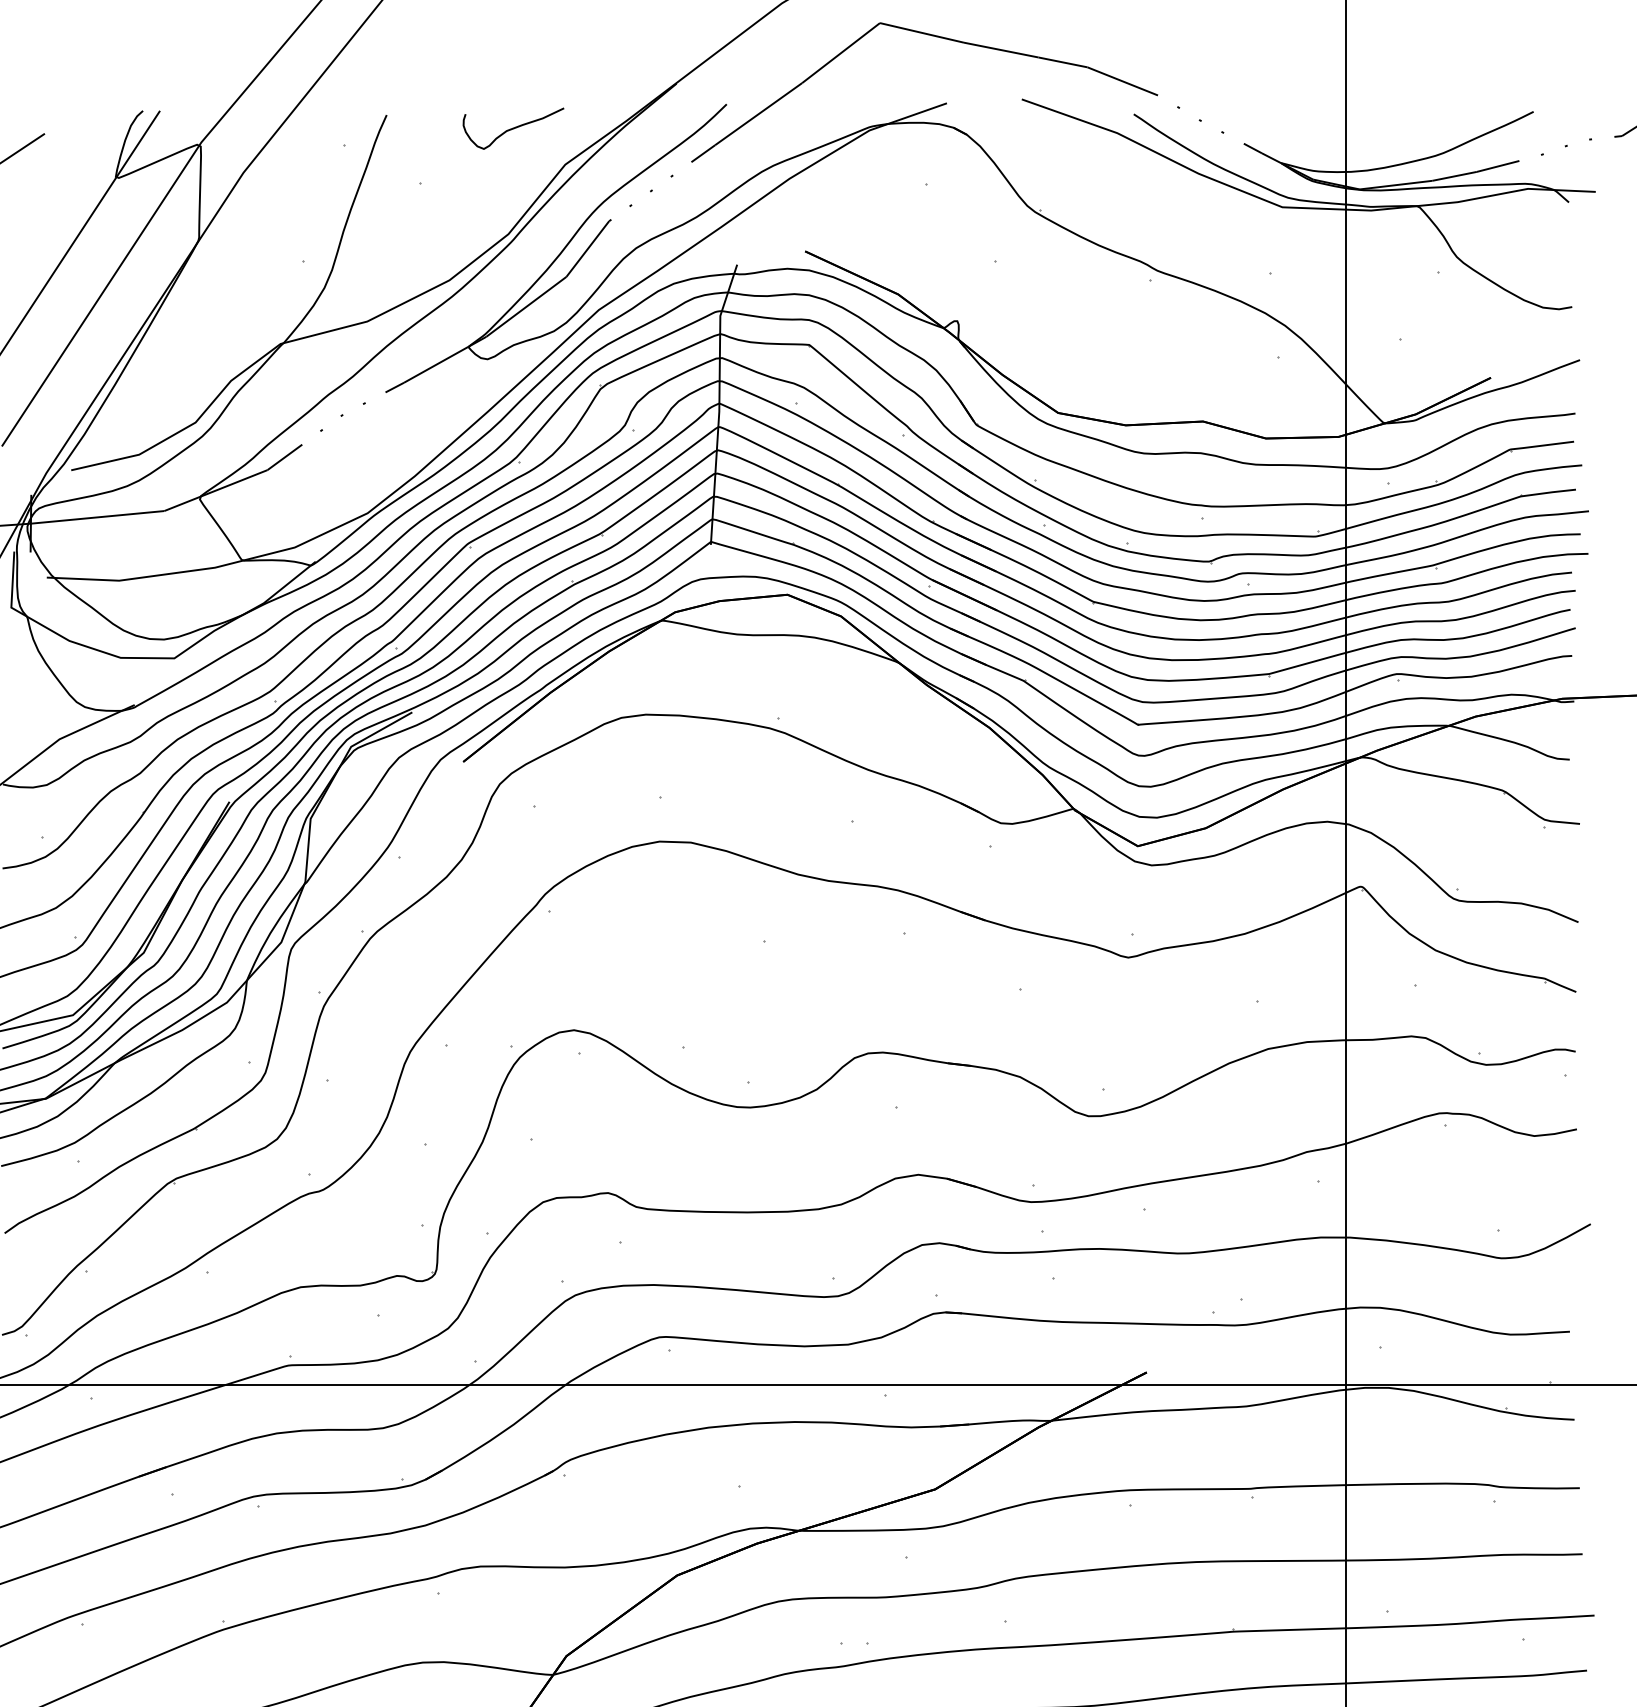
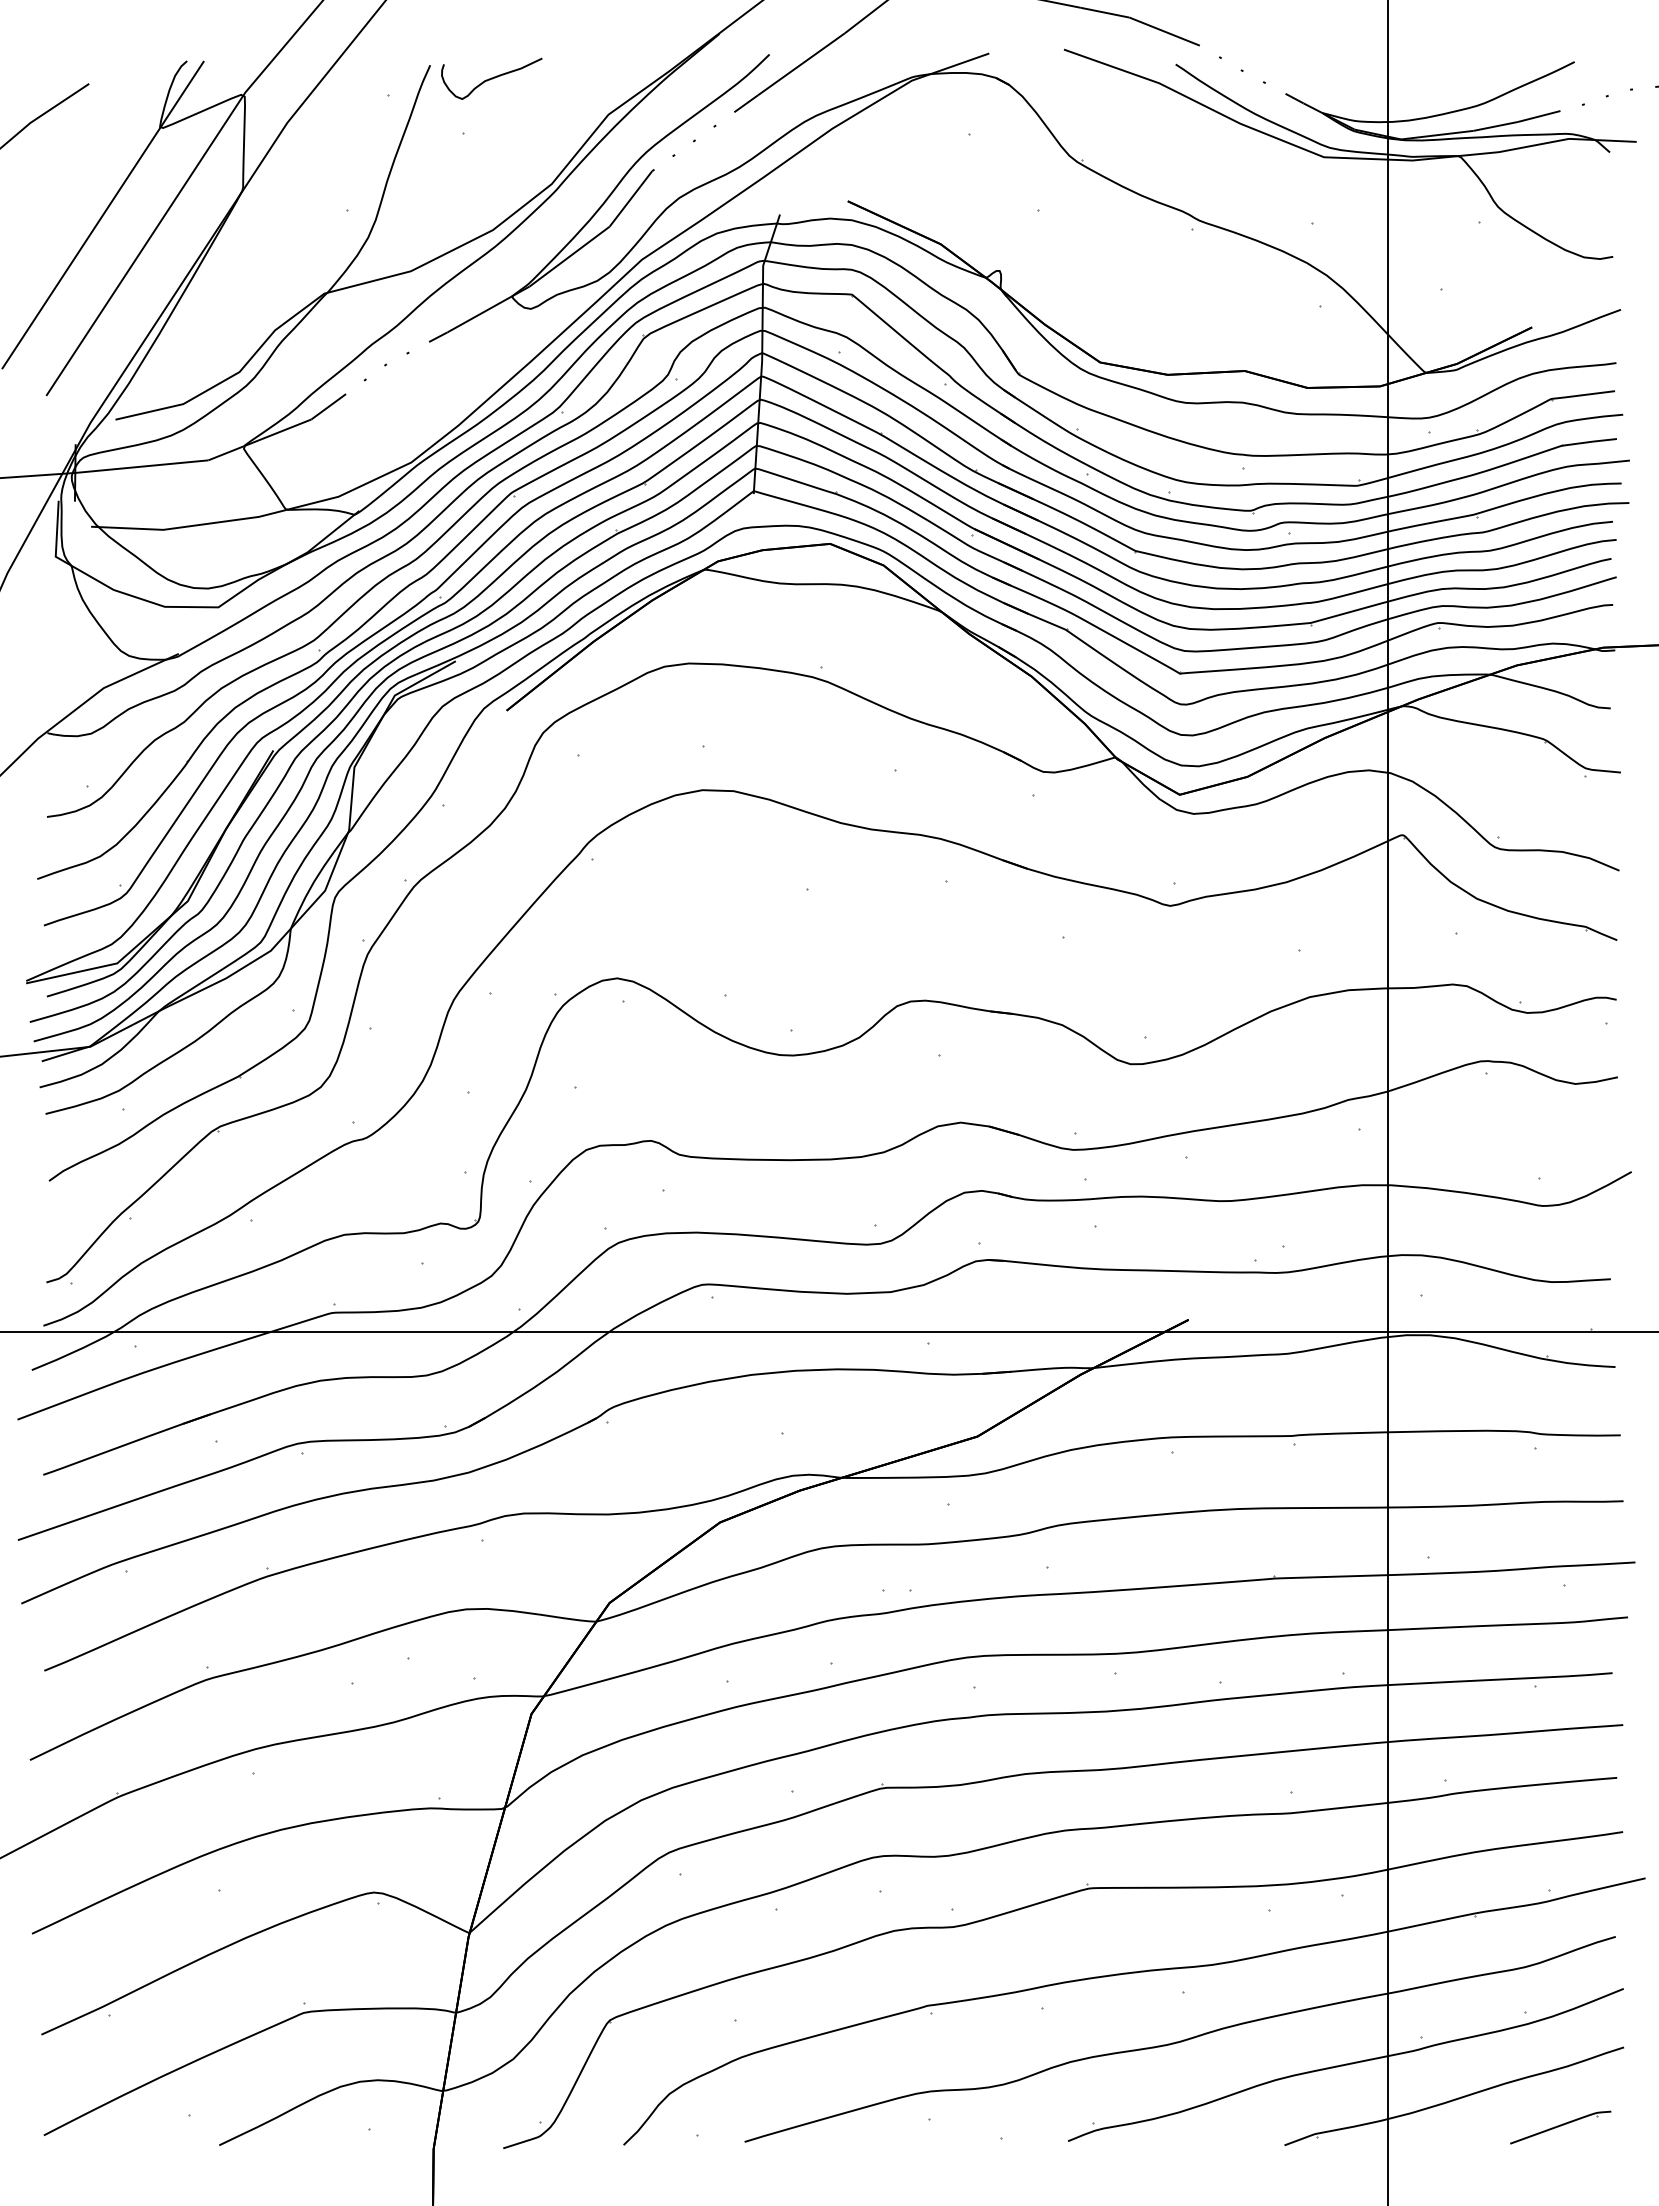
curve: (513, 128) -> (491, 78), moved

